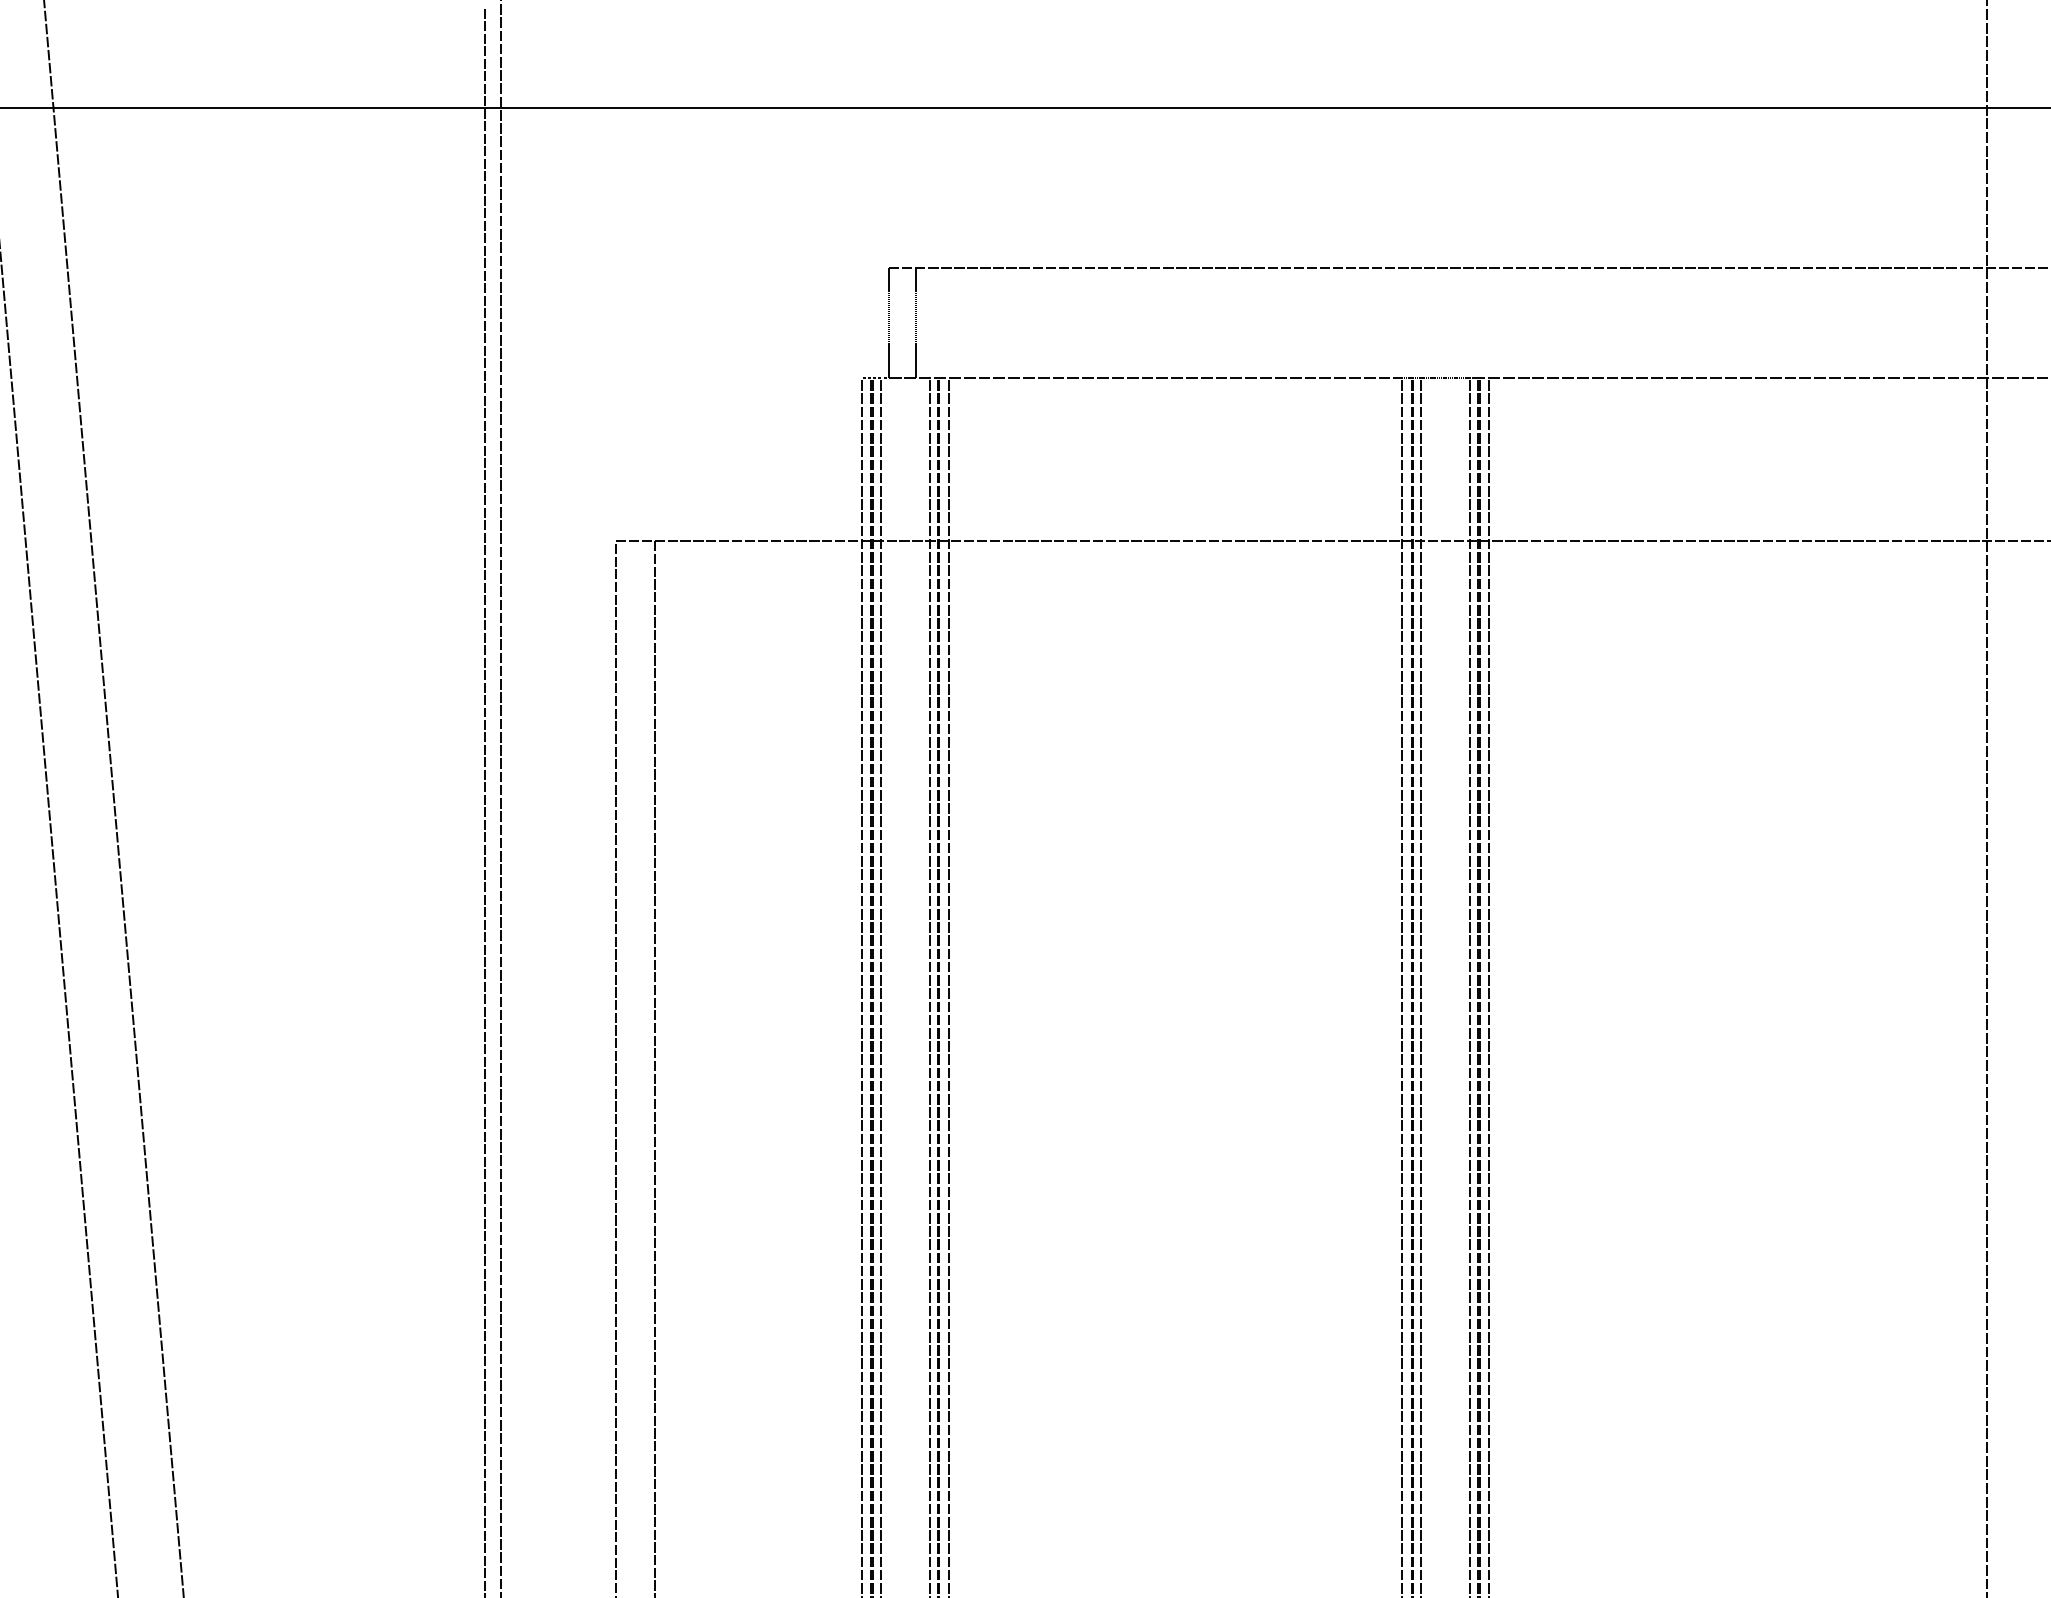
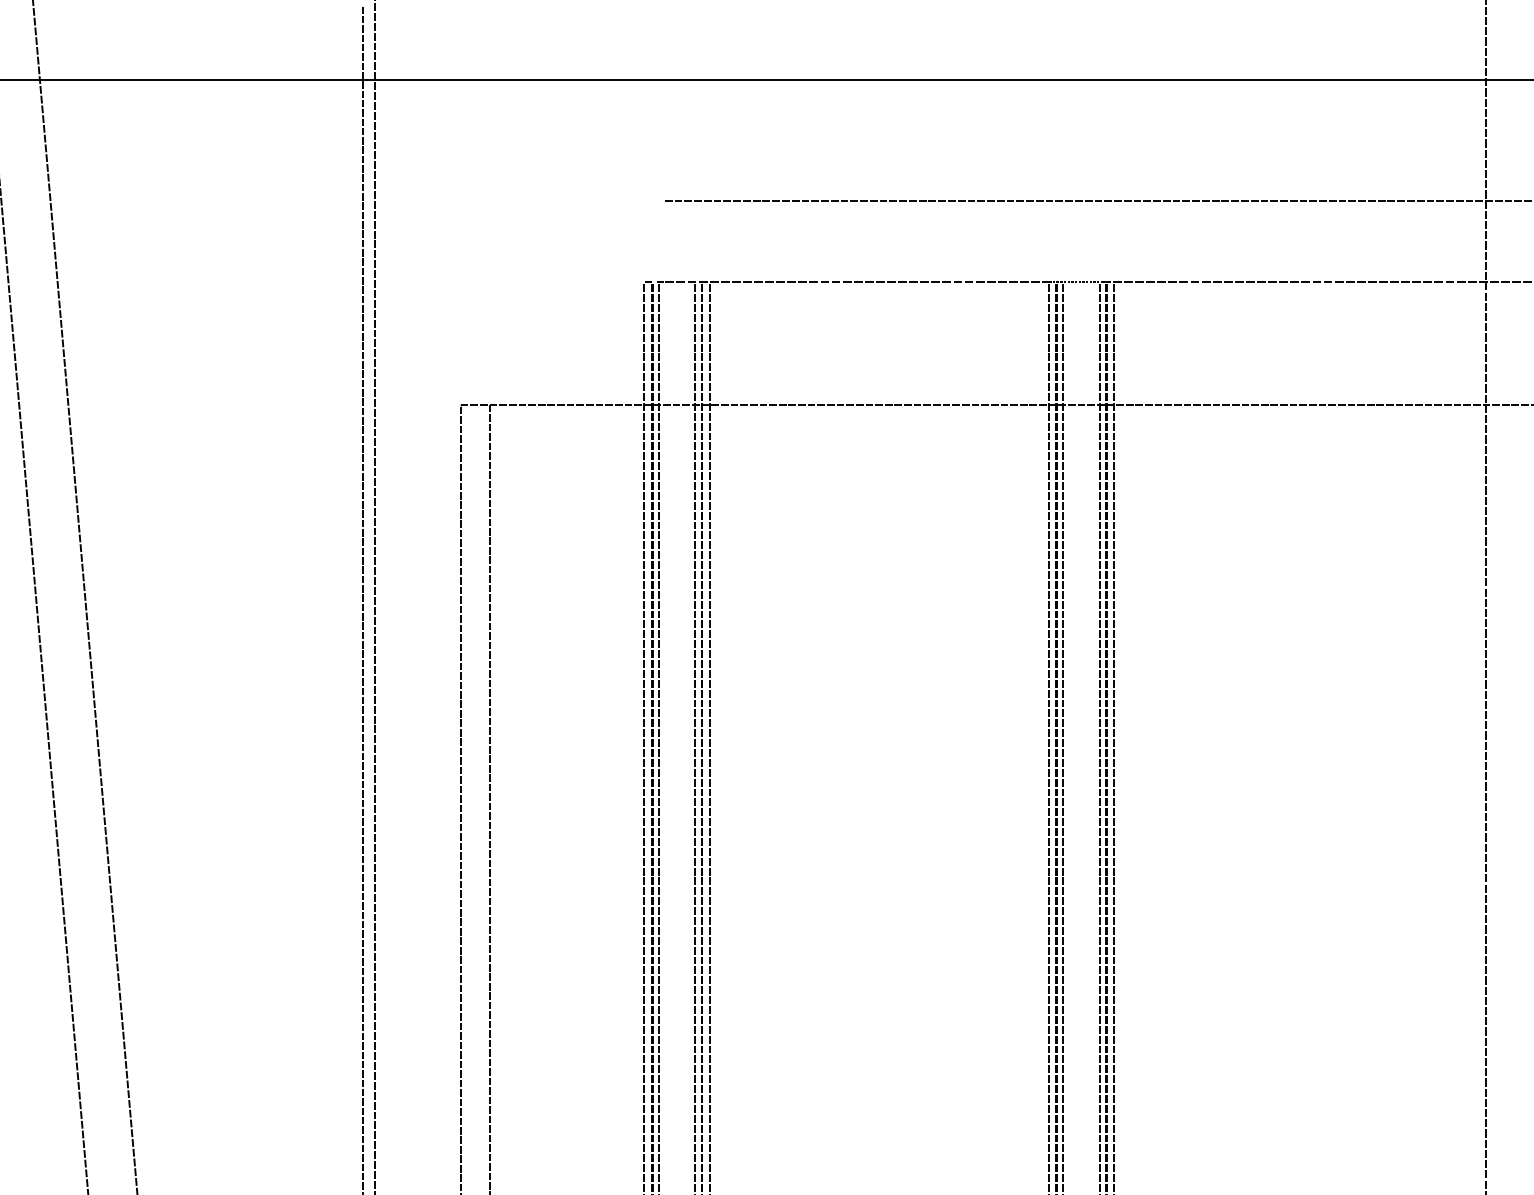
line: (888, 323) -> (664, 241), removed
line: (916, 323) -> (685, 241), removed

